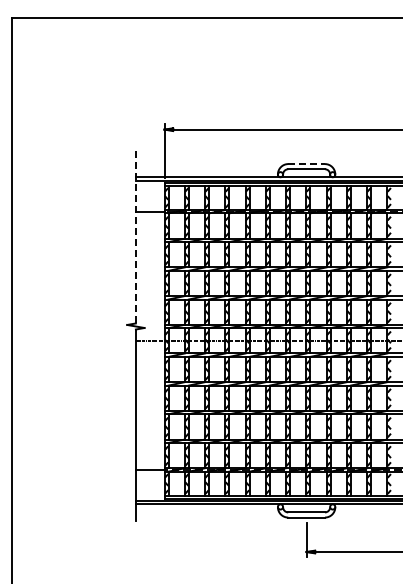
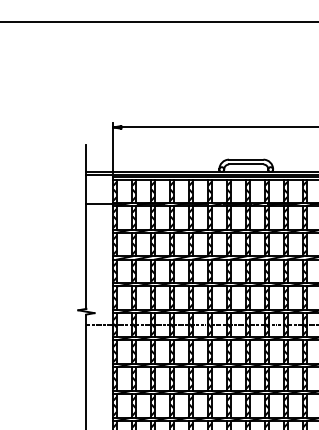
line: (307, 164) -> (247, 160), dashed -> solid
line: (135, 235) -> (86, 226), dashed -> solid

